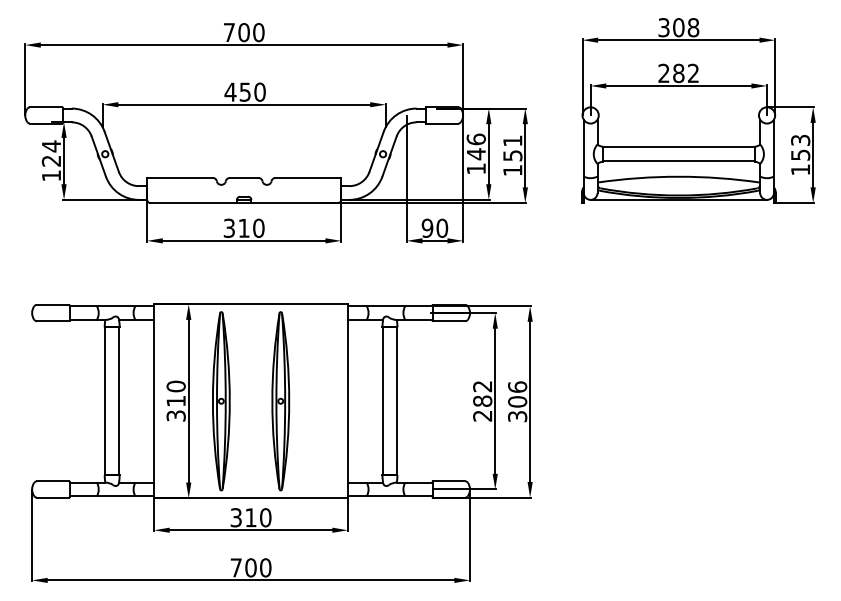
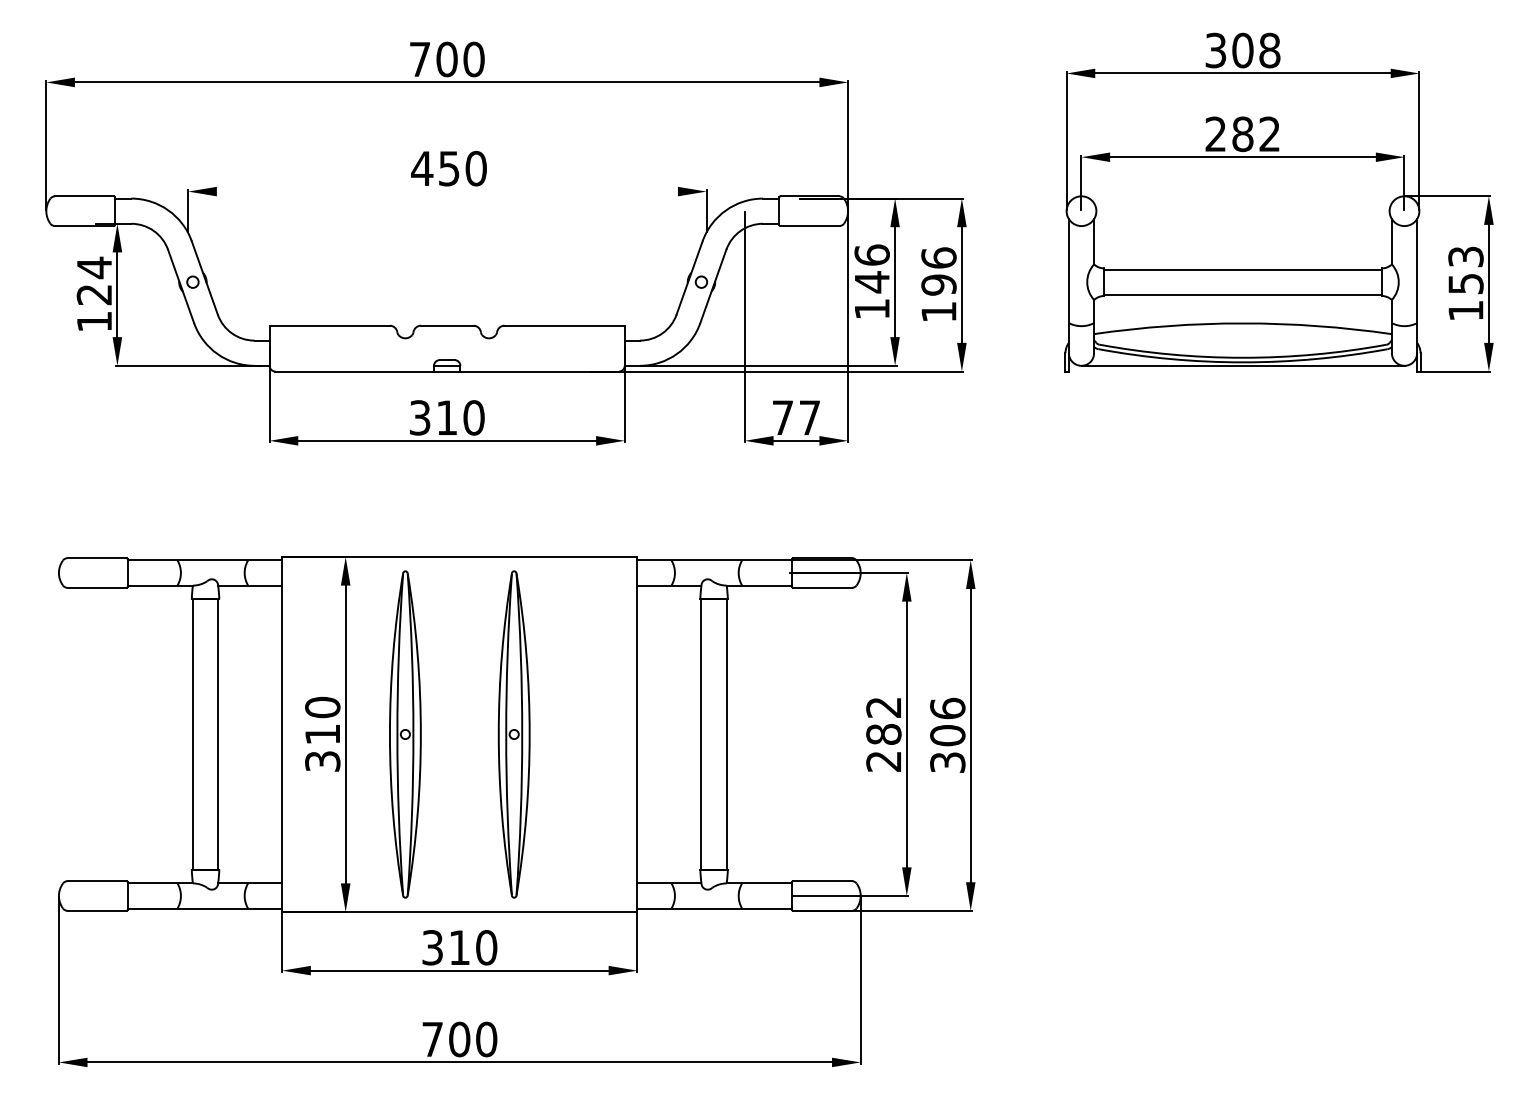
line: (244, 104) -> (447, 191), removed
text: (512, 148) -> (938, 271), 151 -> 196
text: (434, 227) -> (795, 416), 90 -> 77

